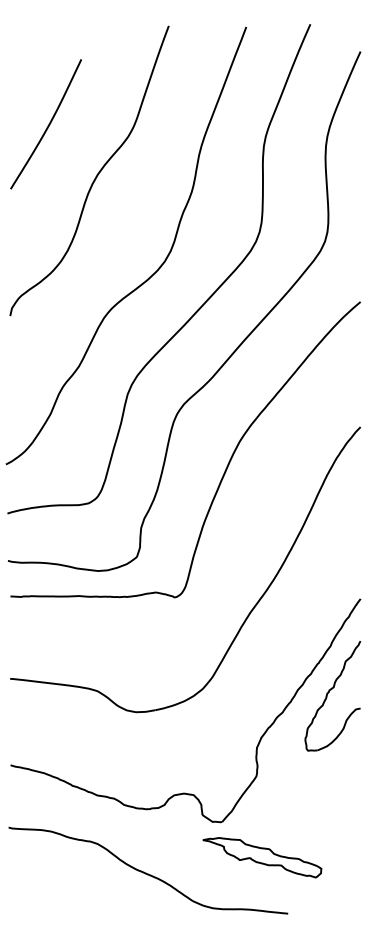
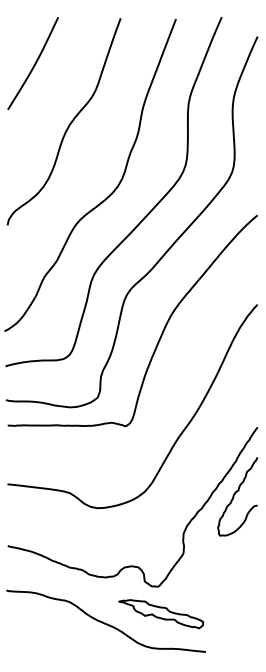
curve: (47, 125) -> (34, 64), moved
part: (262, 857) -> (161, 614), moved

